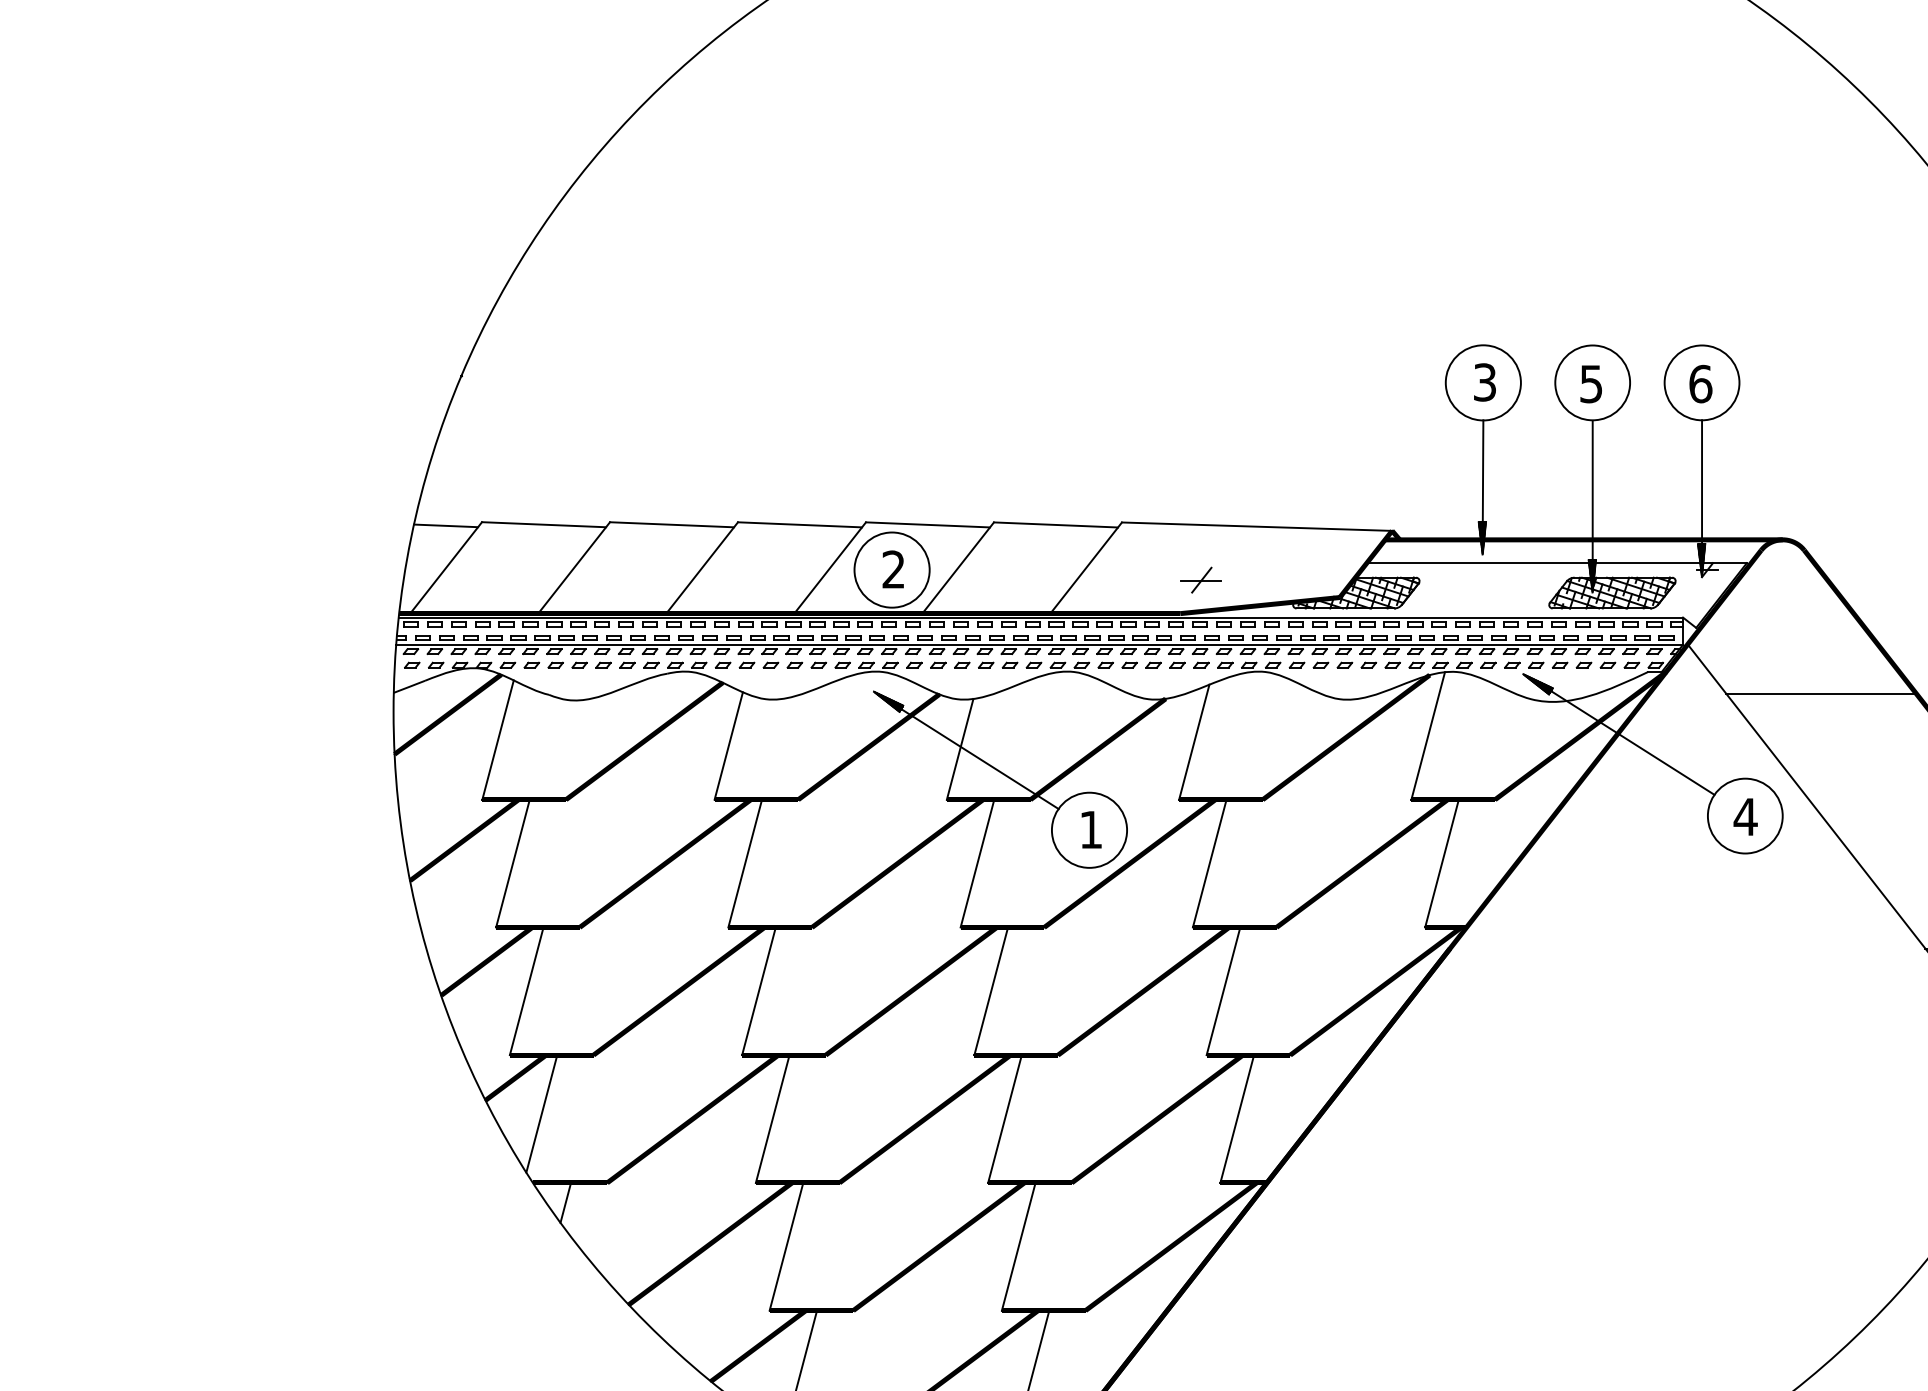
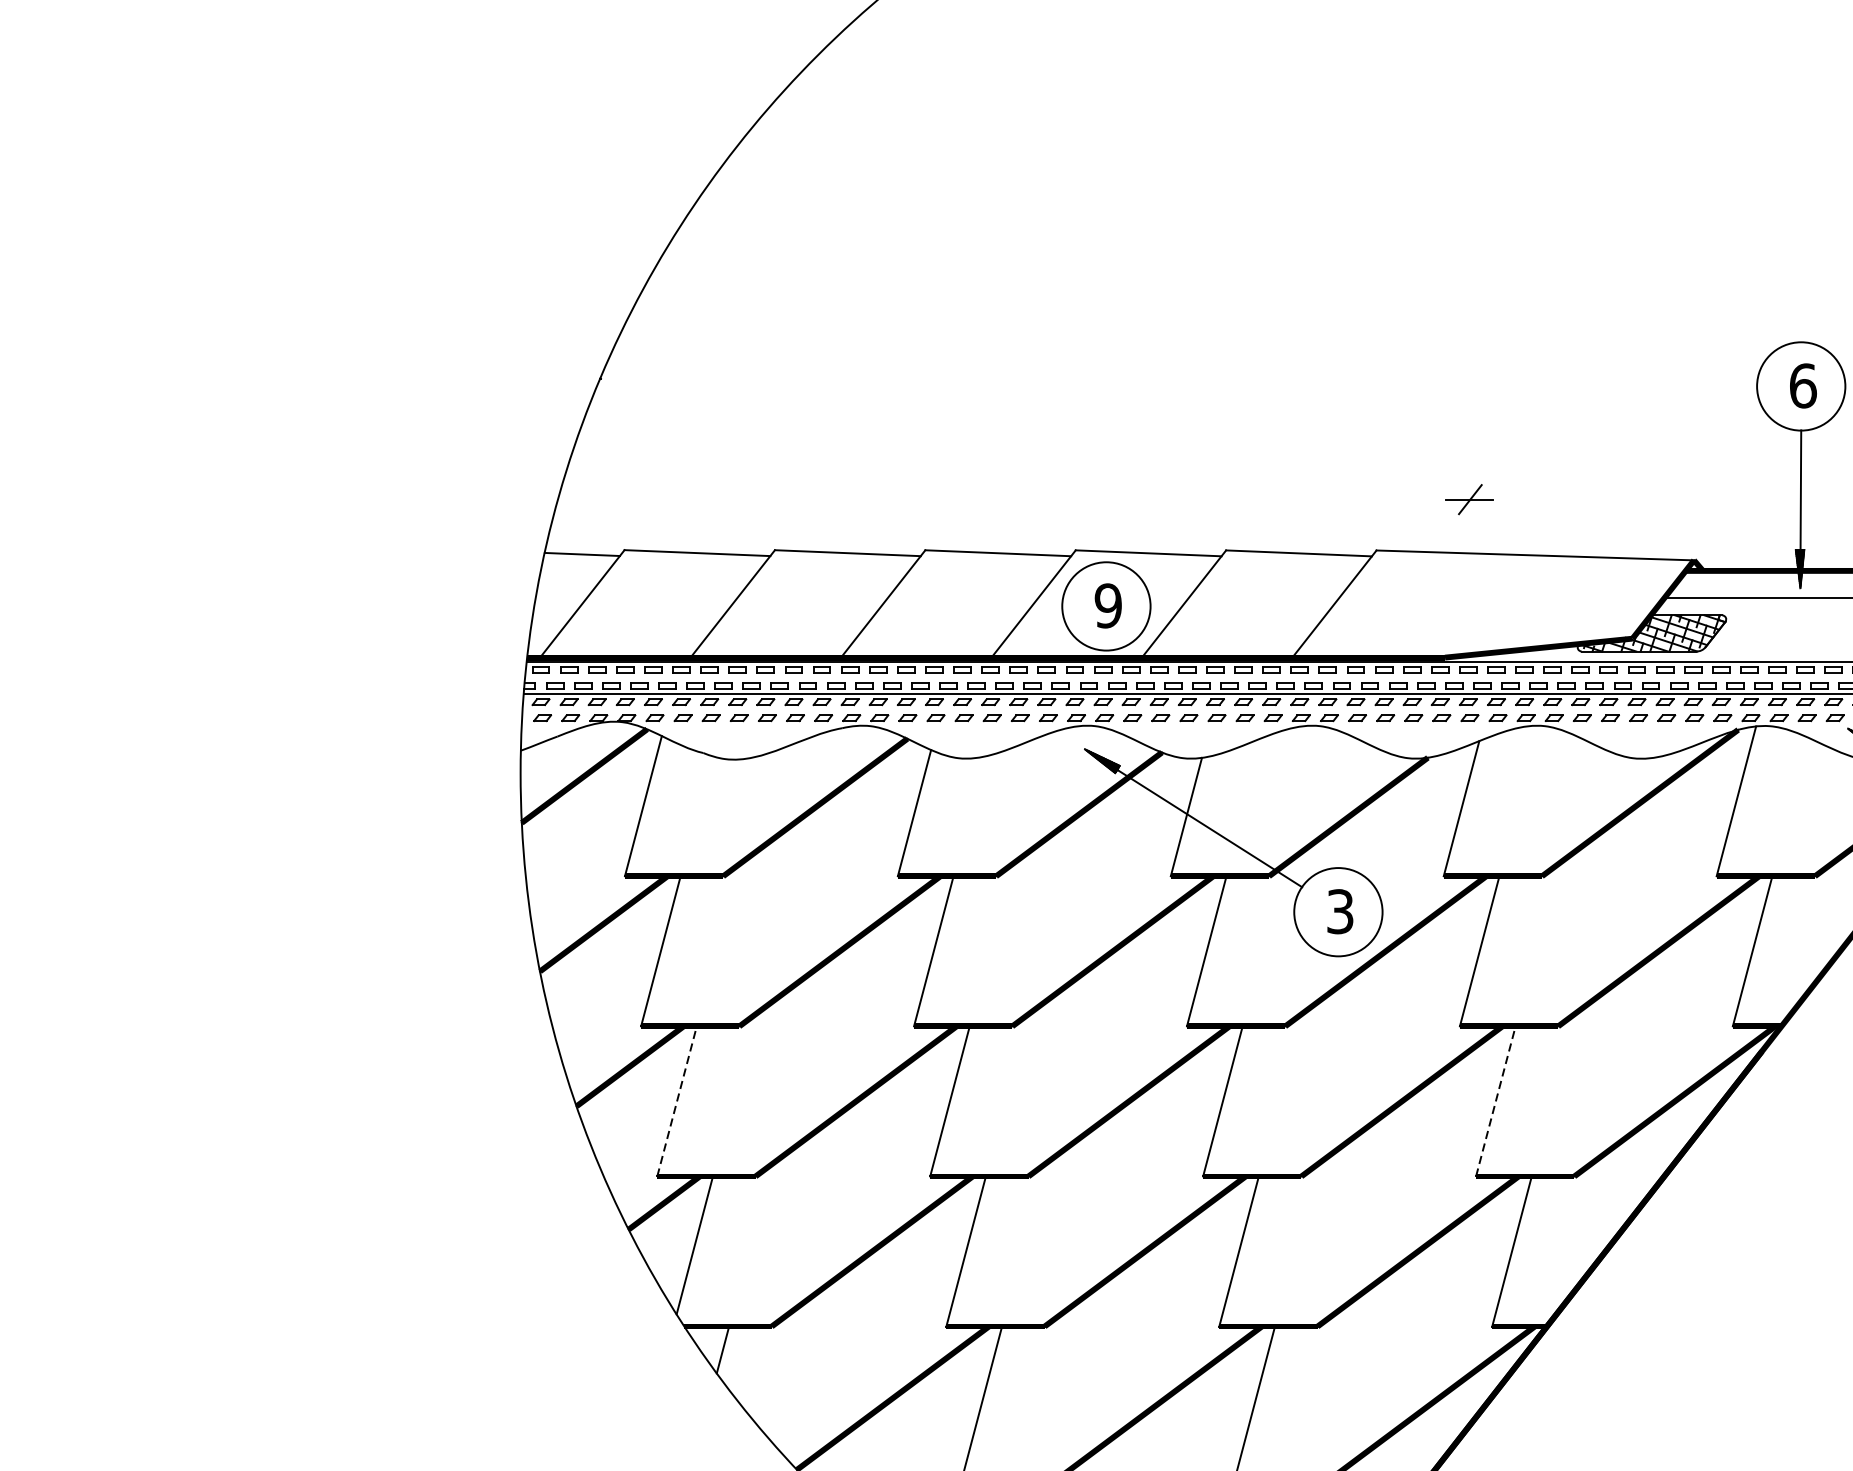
text: (1484, 382) -> (1802, 385), 3 -> 6
text: (893, 569) -> (1108, 605), 2 -> 9
part: (1200, 579) -> (1468, 498), moved
text: (1091, 829) -> (1340, 911), 1 -> 3
line: (526, 990) -> (676, 1100), solid -> dashed
line: (1223, 990) -> (1495, 1100), solid -> dashed

